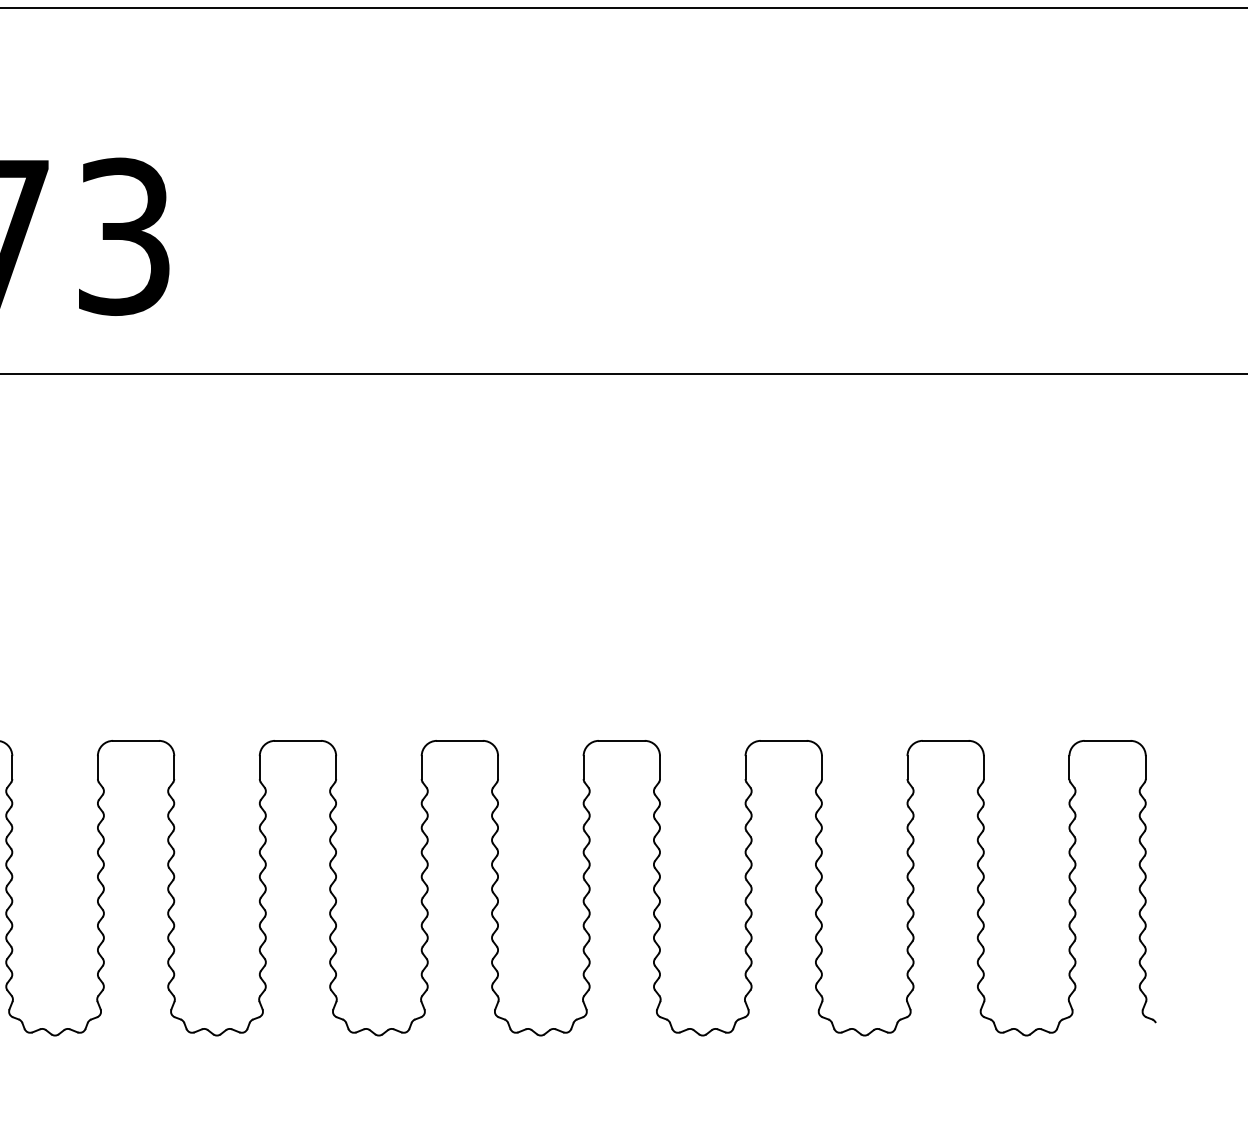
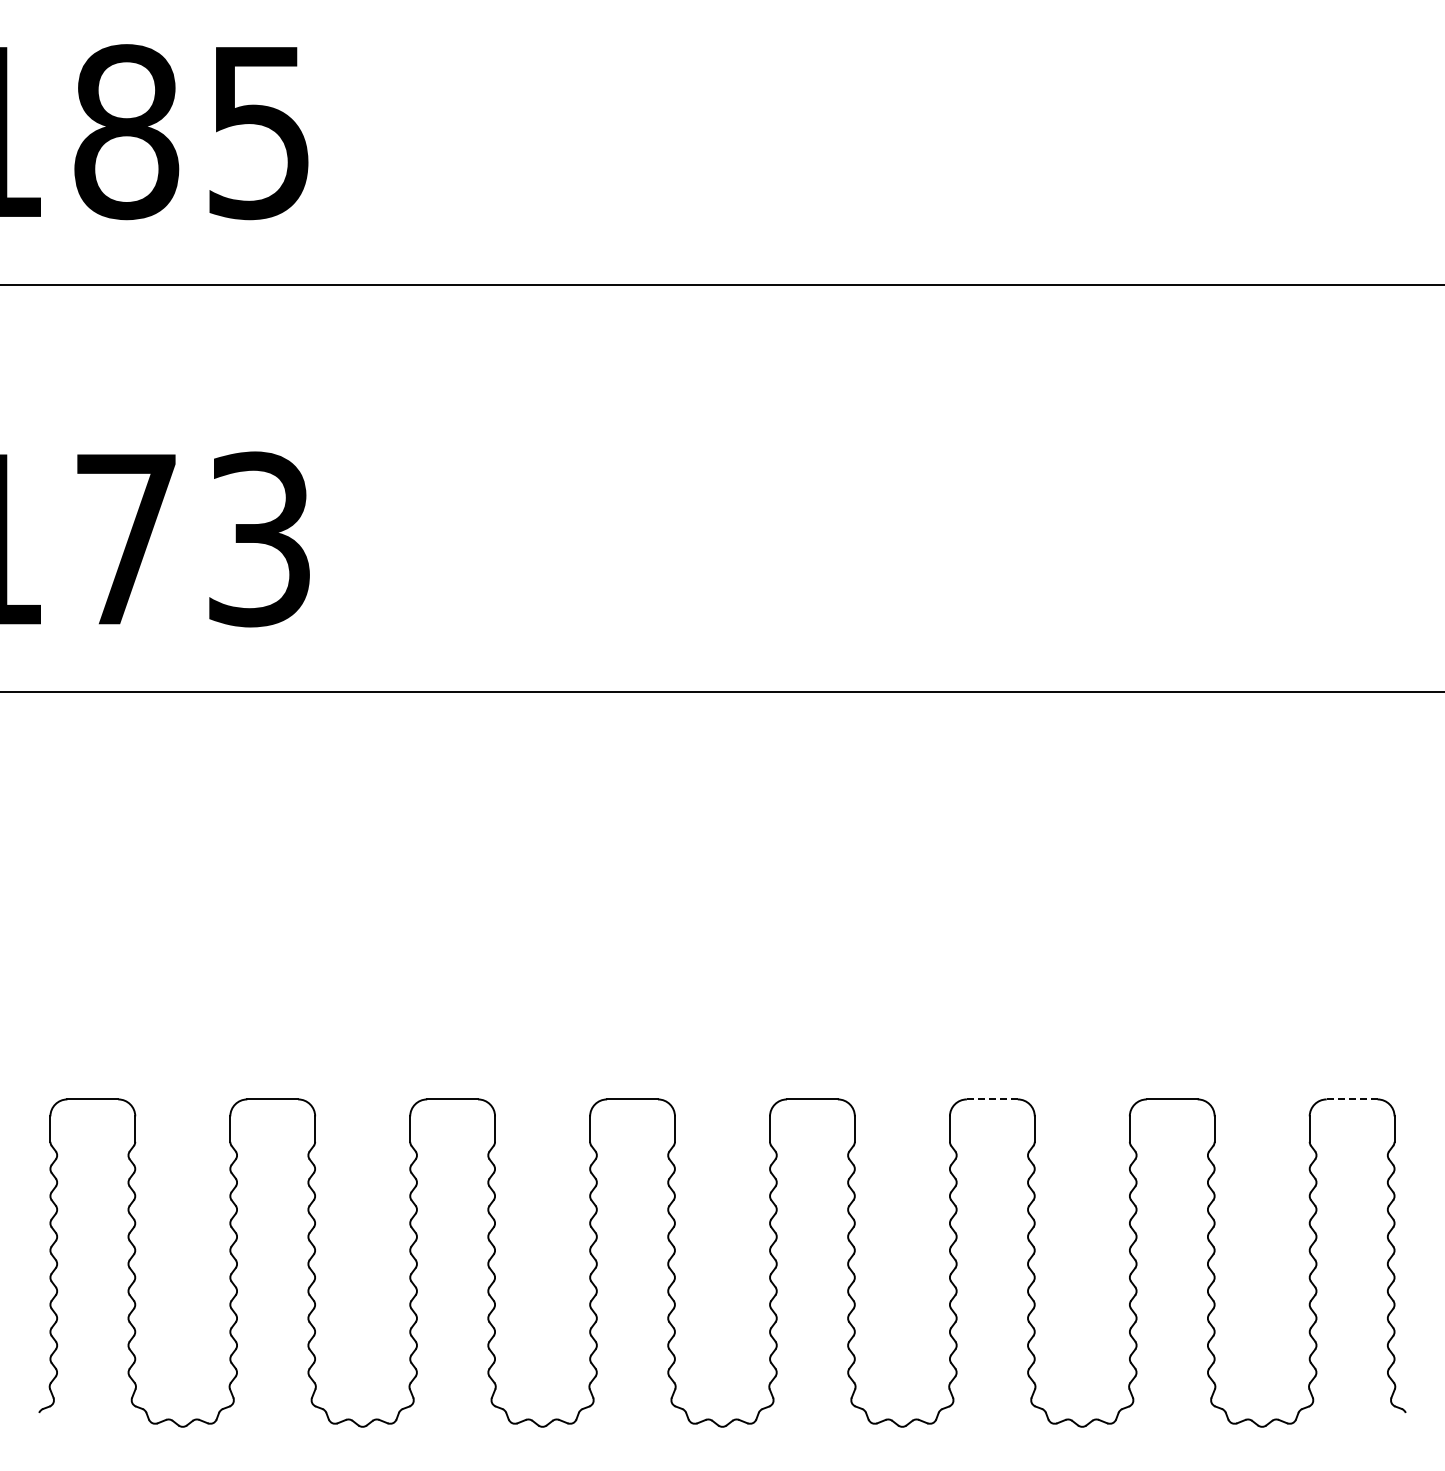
line: (783, 740) -> (992, 1099), solid -> dashed
line: (1107, 740) -> (1352, 1099), solid -> dashed

